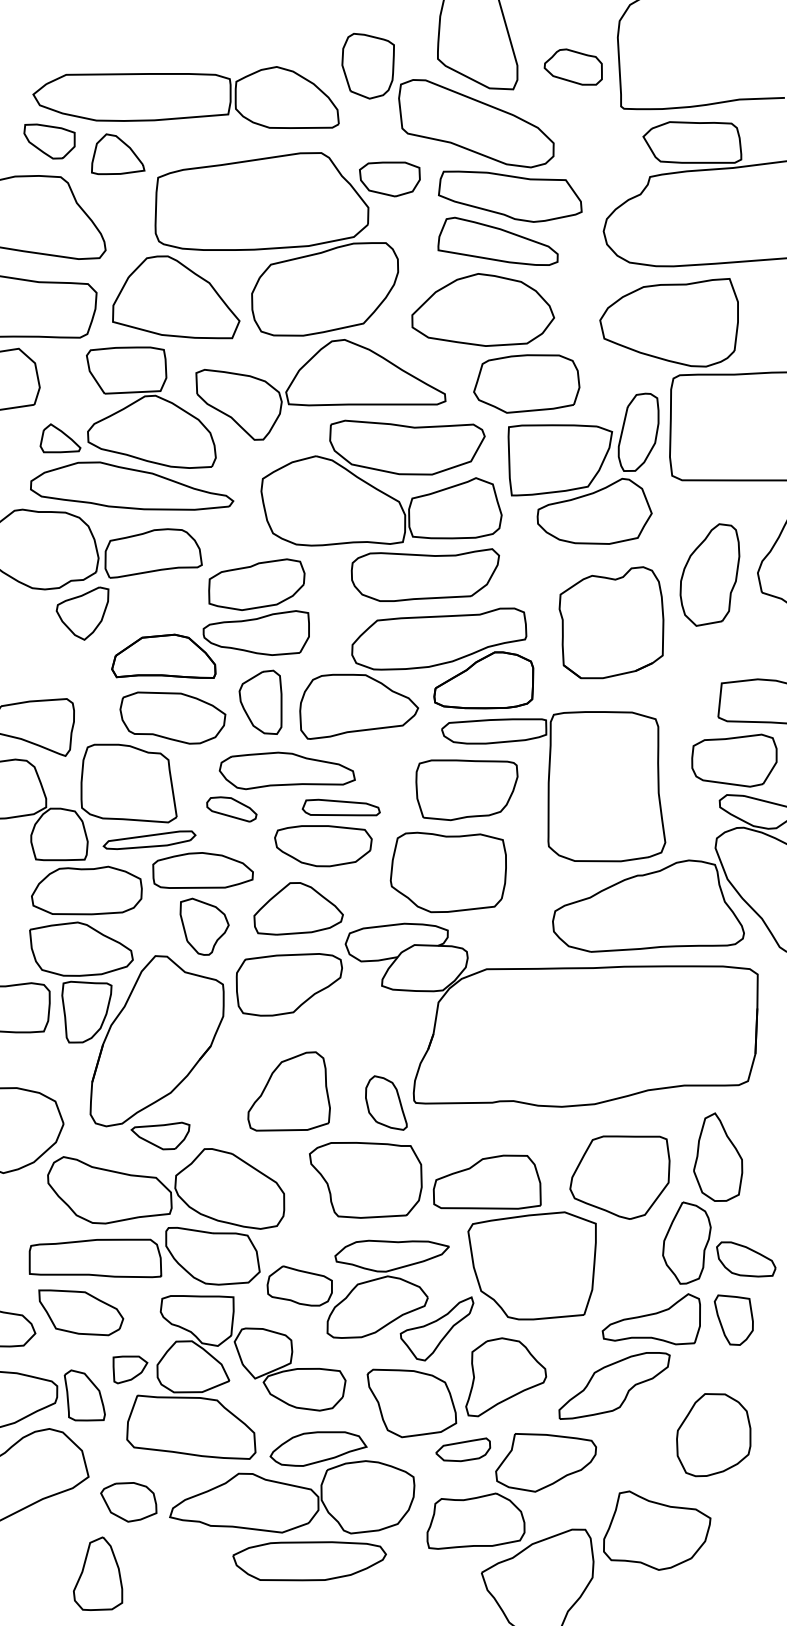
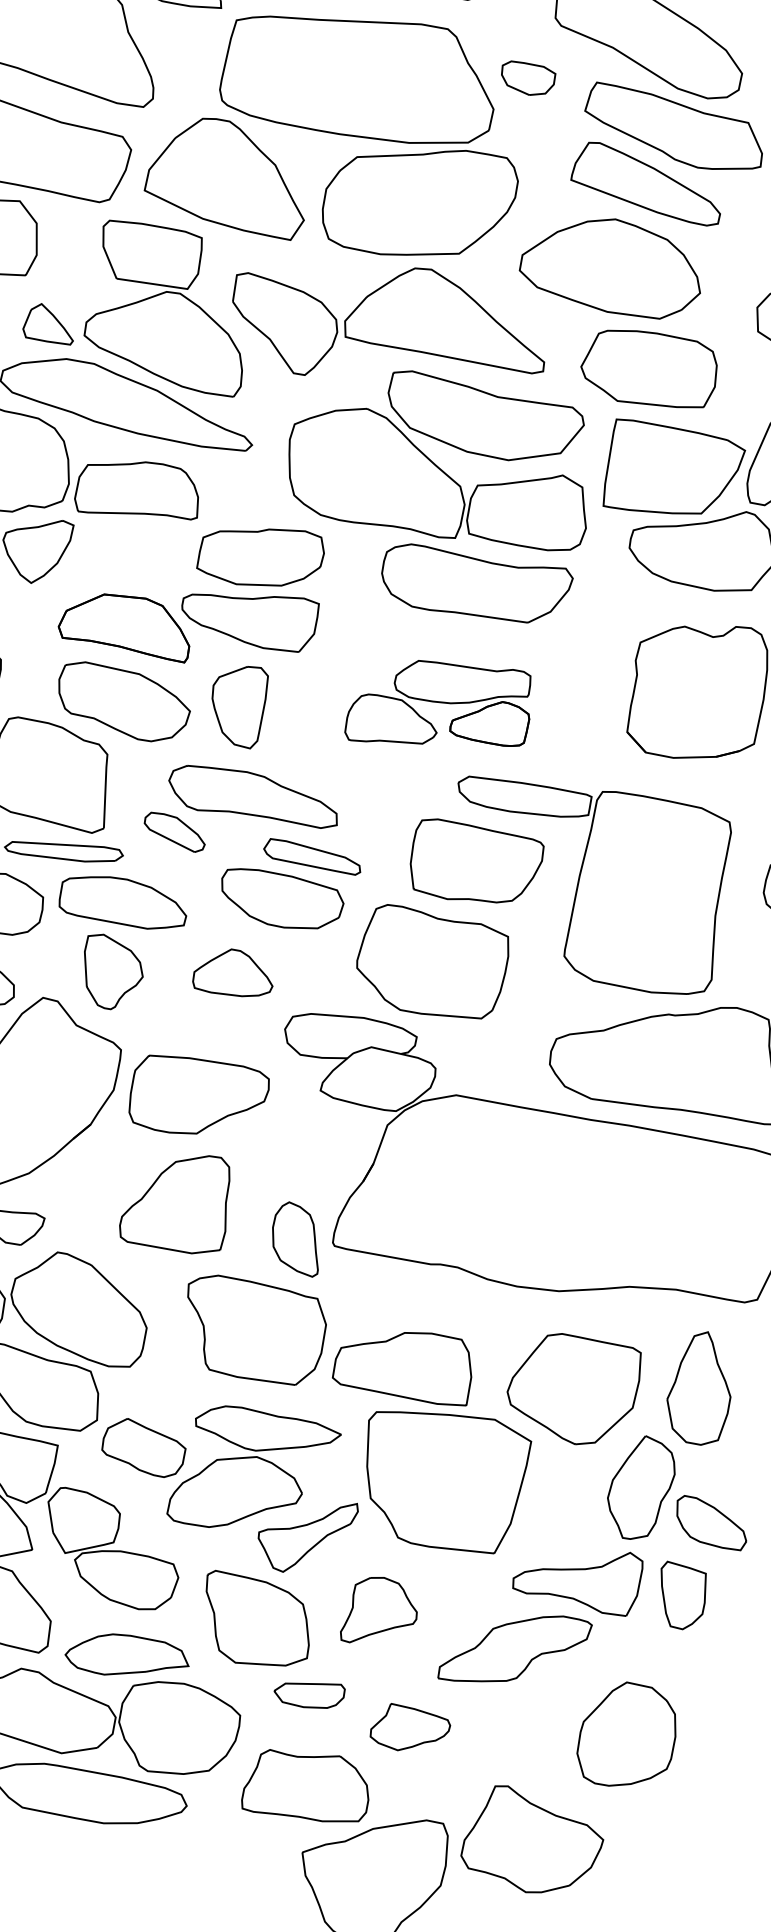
part: (389, 179) -> (526, 79), size x0.7
part: (416, 673) -> (440, 706), size x0.6
part: (298, 908) -> (234, 972), size x0.7
part: (288, 984) -> (197, 1097), moved
part: (506, 1377) -> (381, 1613), size x0.7
part: (545, 1462) -> (409, 1729), size x0.6

